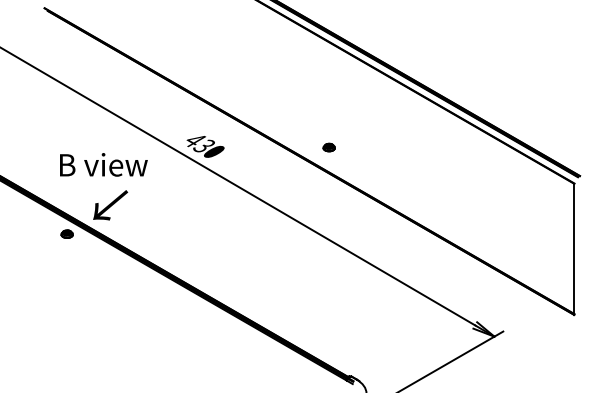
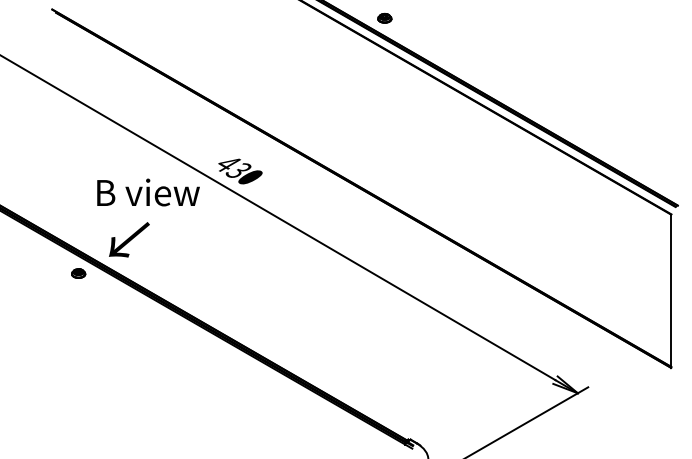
part: (328, 146) -> (384, 17), moved
text: (103, 164) -> (148, 192), moved

